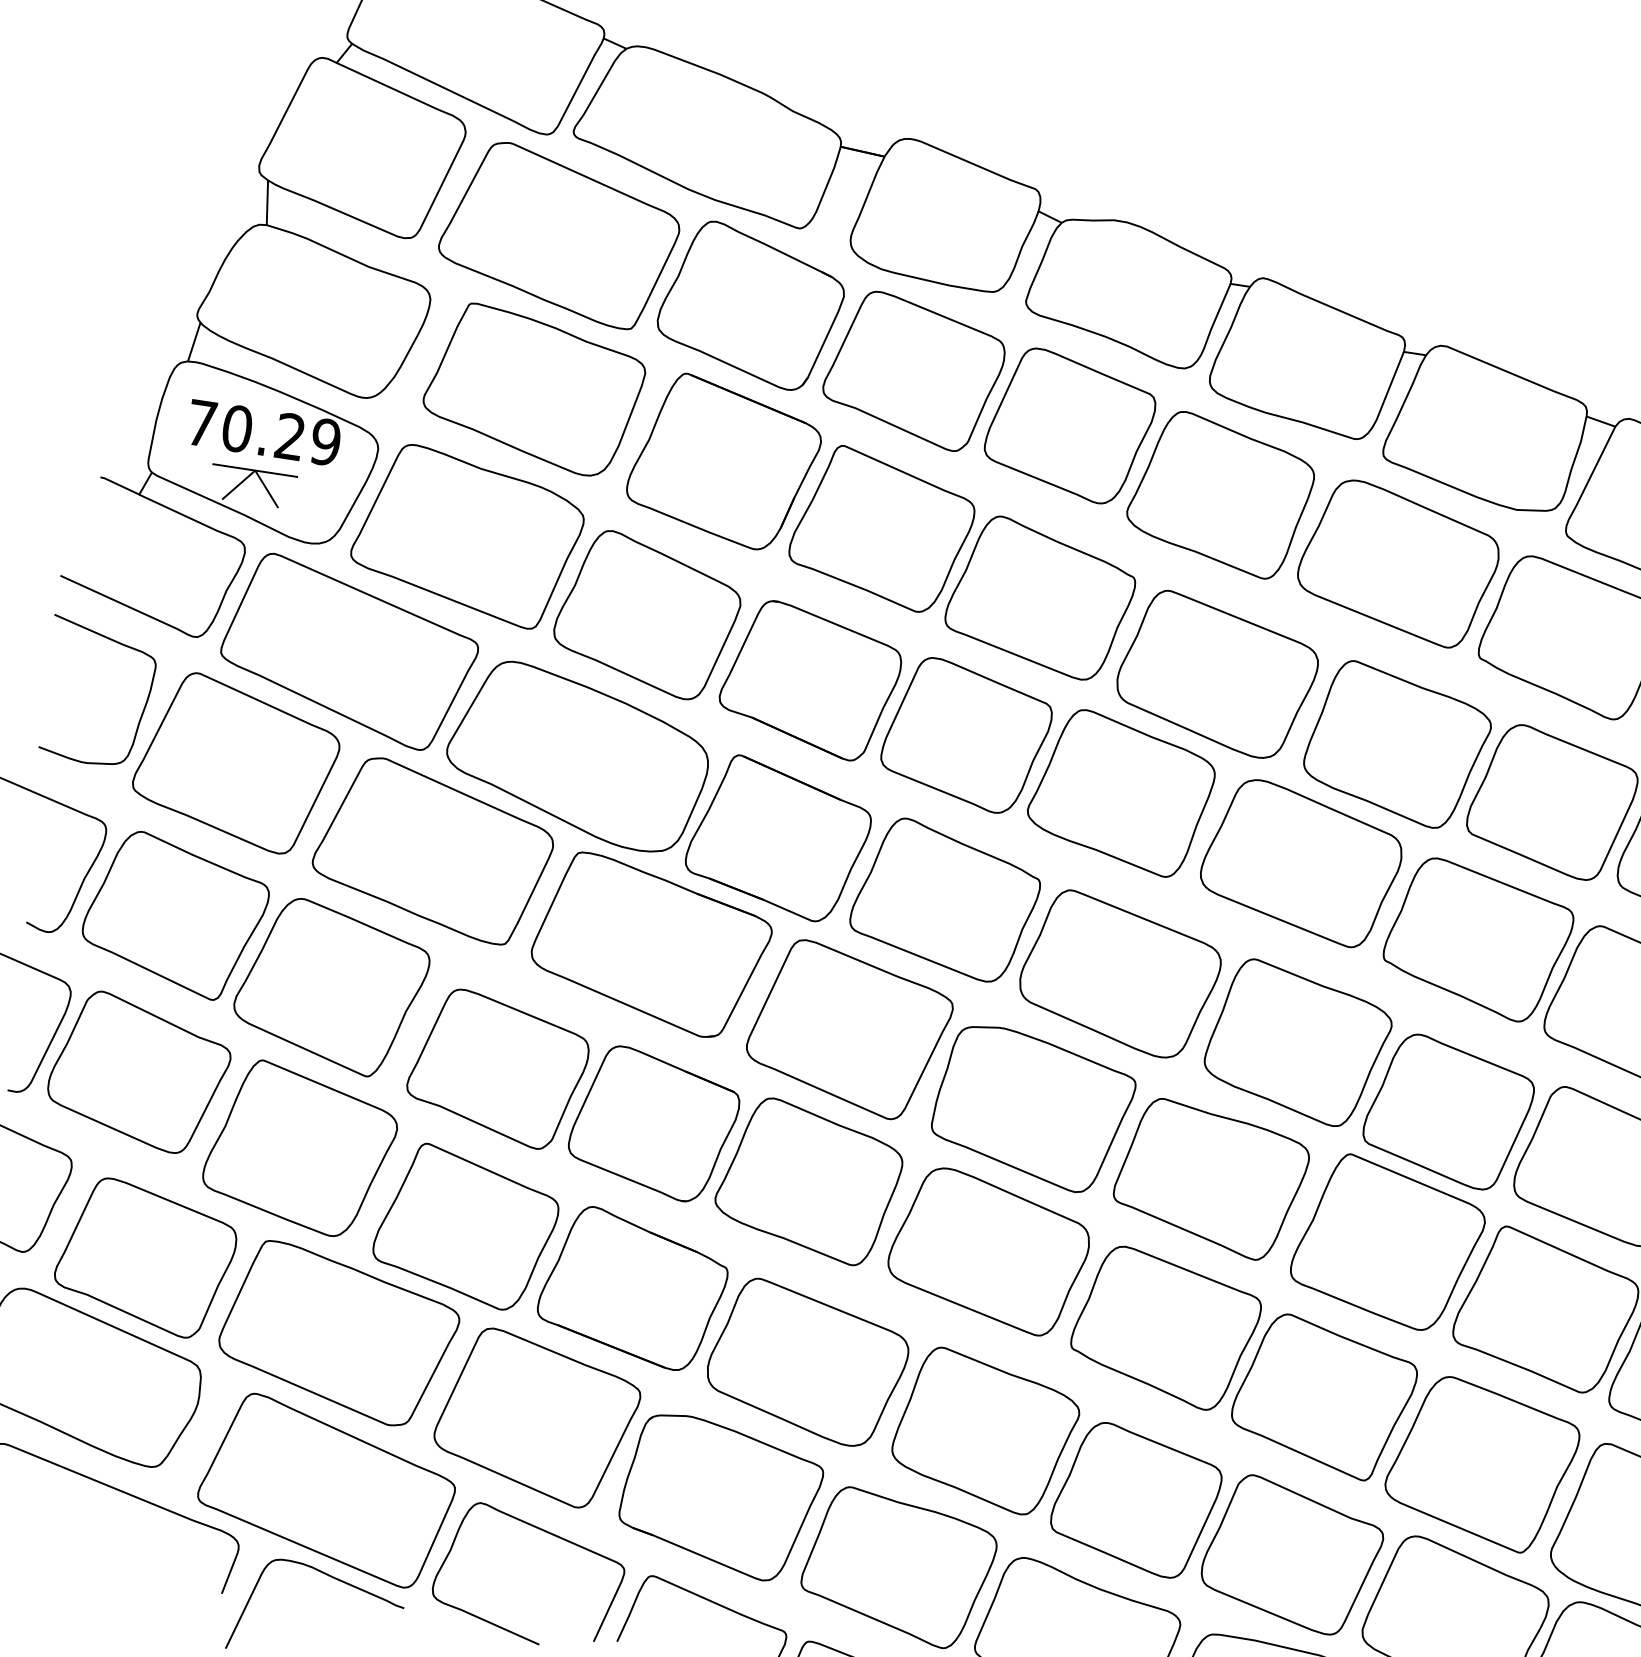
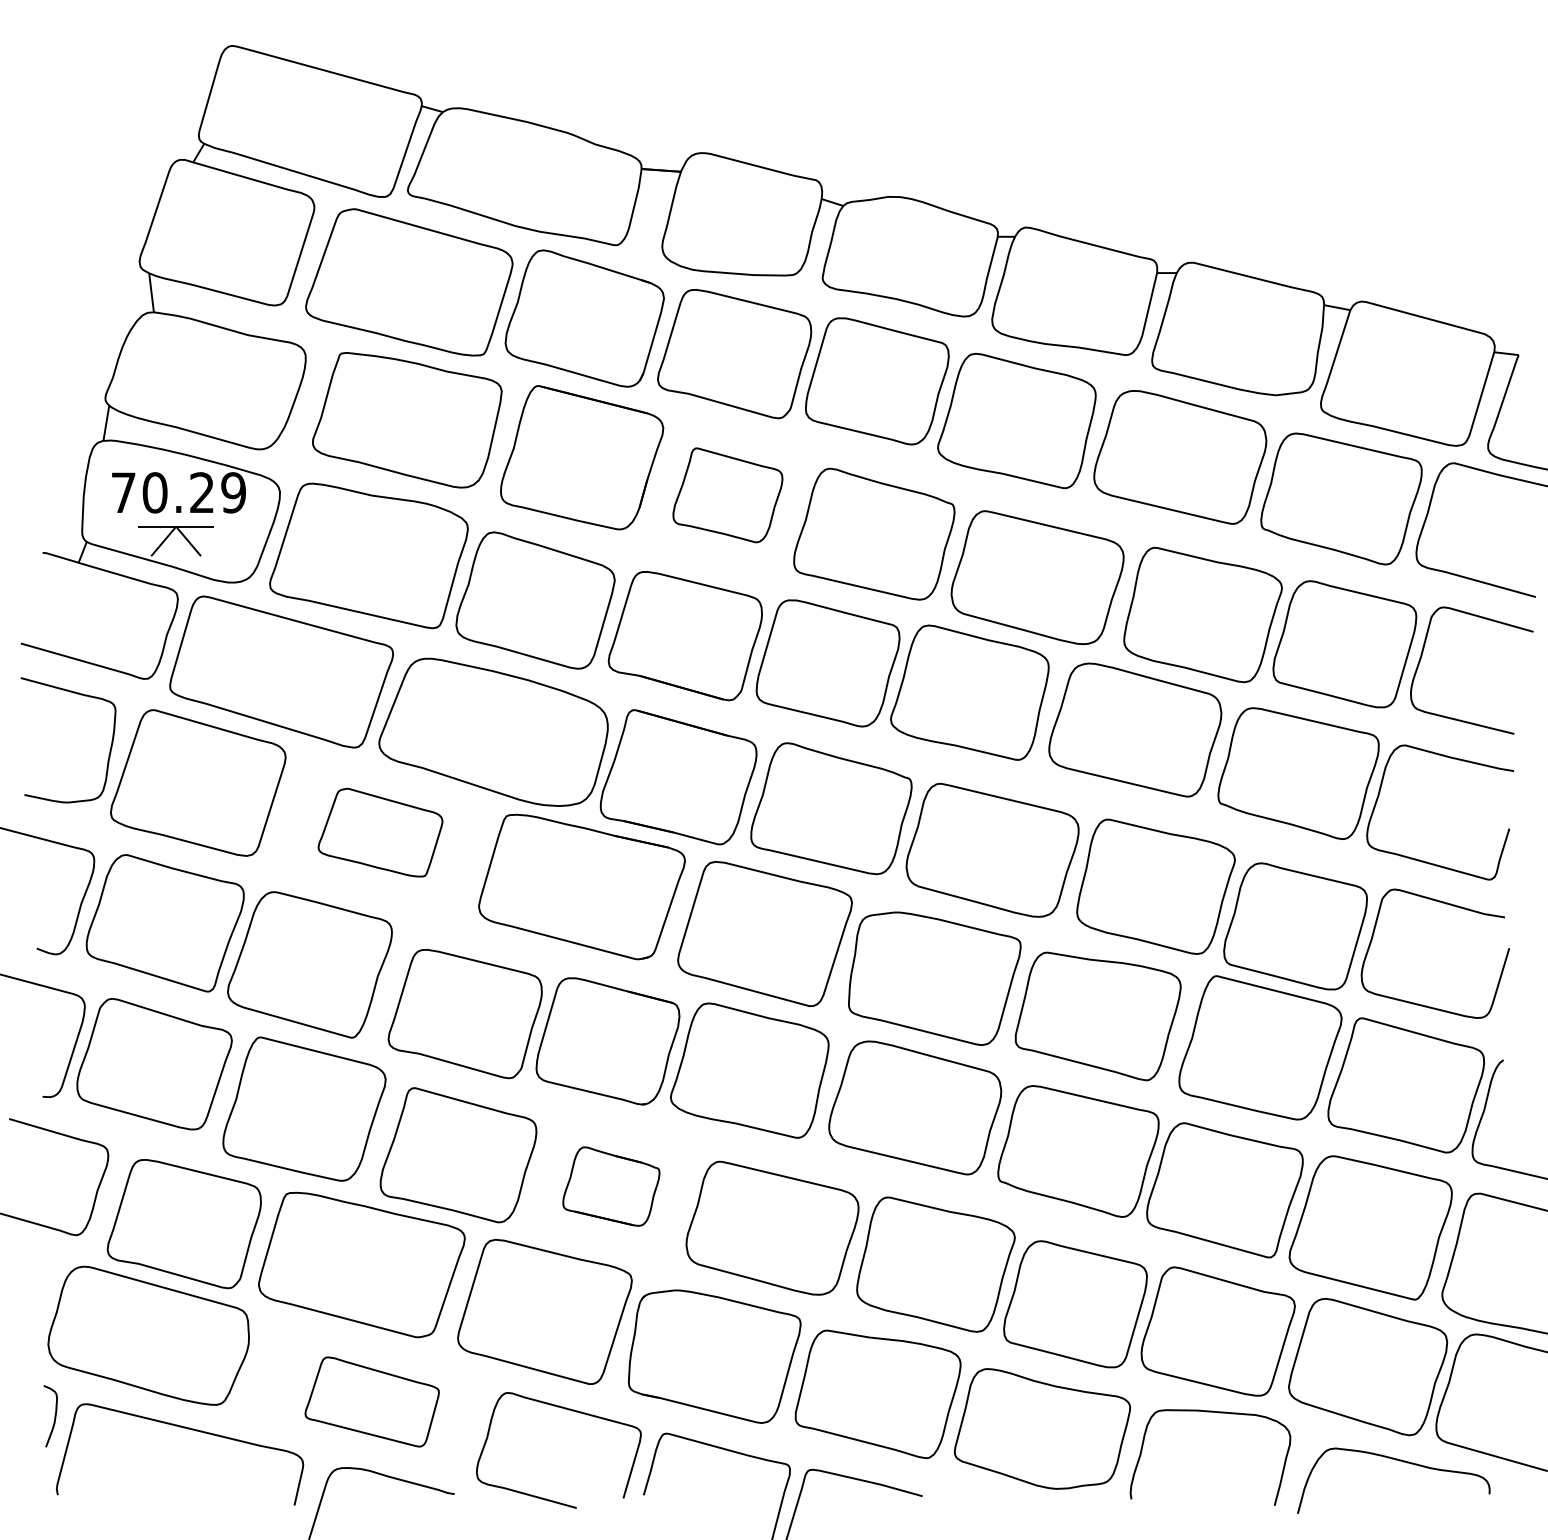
part: (881, 529) -> (727, 495), size x0.7
part: (433, 849) -> (380, 832), size x0.6
part: (633, 1288) -> (611, 1186), size x0.6
part: (327, 1489) -> (372, 1401), size x0.6

